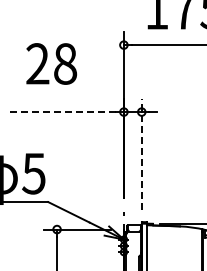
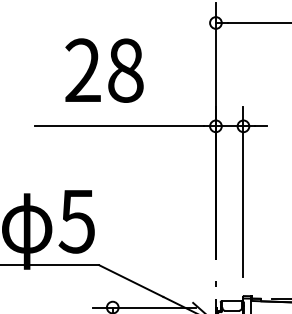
text: (51, 63) -> (104, 69), moved
line: (61, 112) -> (119, 126), dashed -> solid
line: (141, 154) -> (243, 191), dashed -> solid

